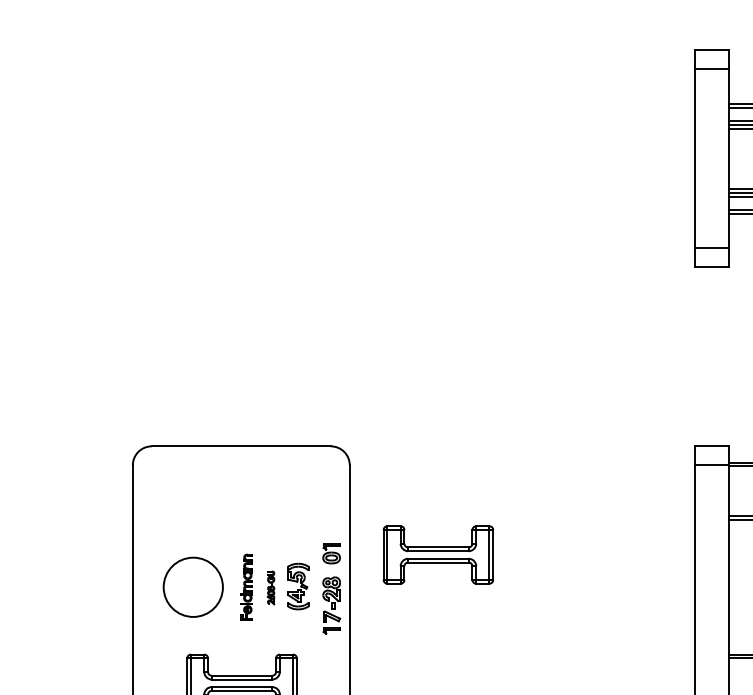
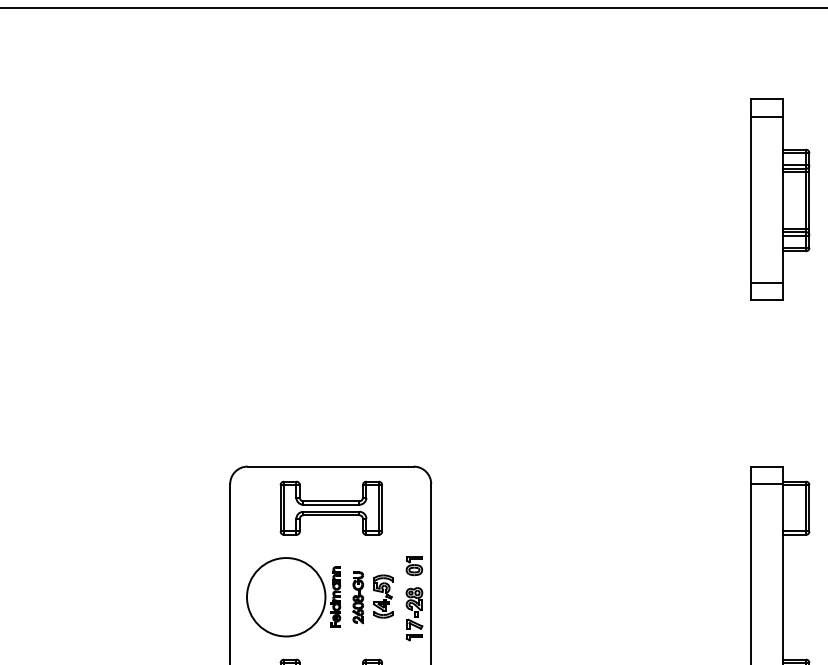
part: (437, 554) -> (330, 507), moved
circle: (193, 587) -> (286, 597), size x1.43
part: (271, 587) -> (358, 597), size x1.67

